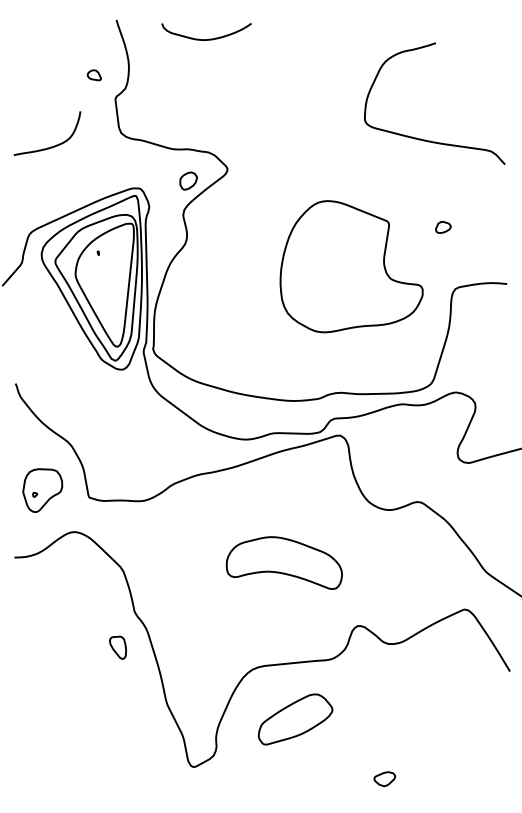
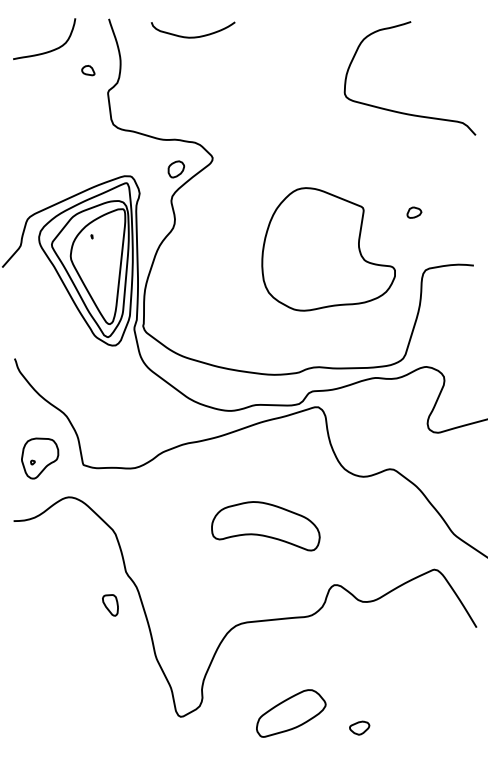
curve: (425, 139) -> (401, 111), moved
curve: (50, 146) -> (47, 51), moved
part: (295, 719) -> (291, 713), moved

